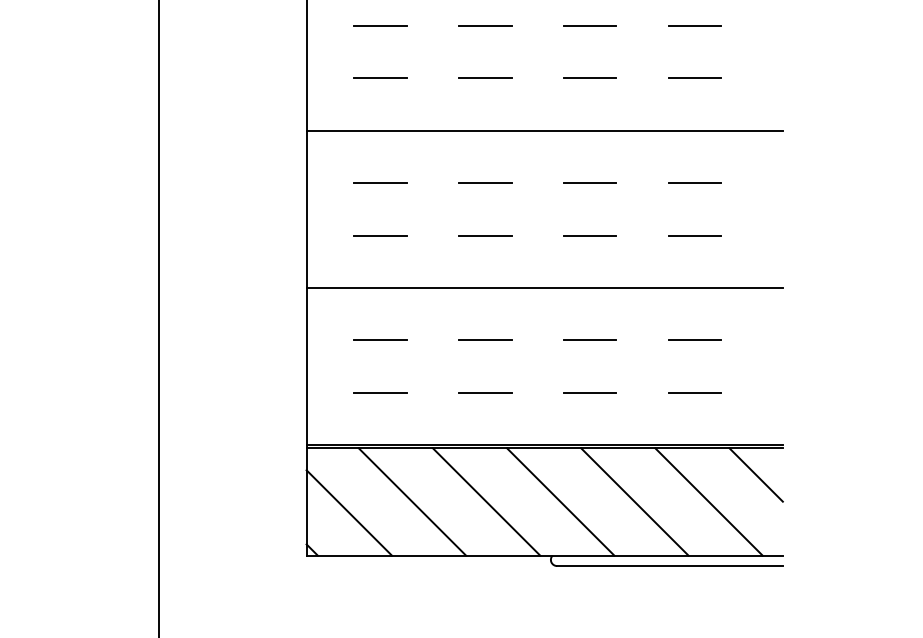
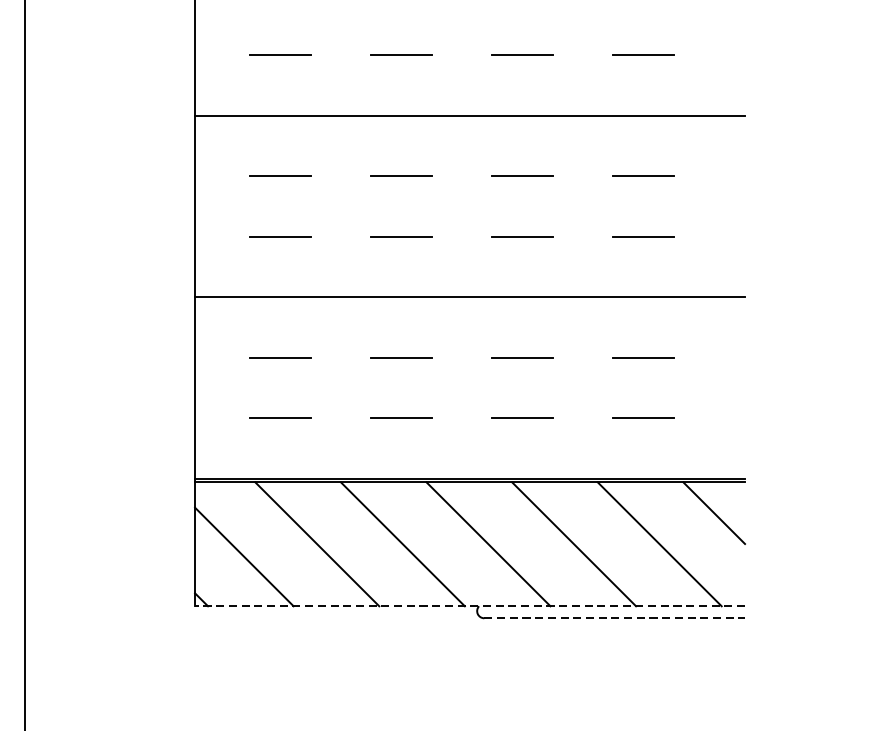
line: (544, 555) -> (469, 606), solid -> dashed
line: (670, 566) -> (615, 618), solid -> dashed

